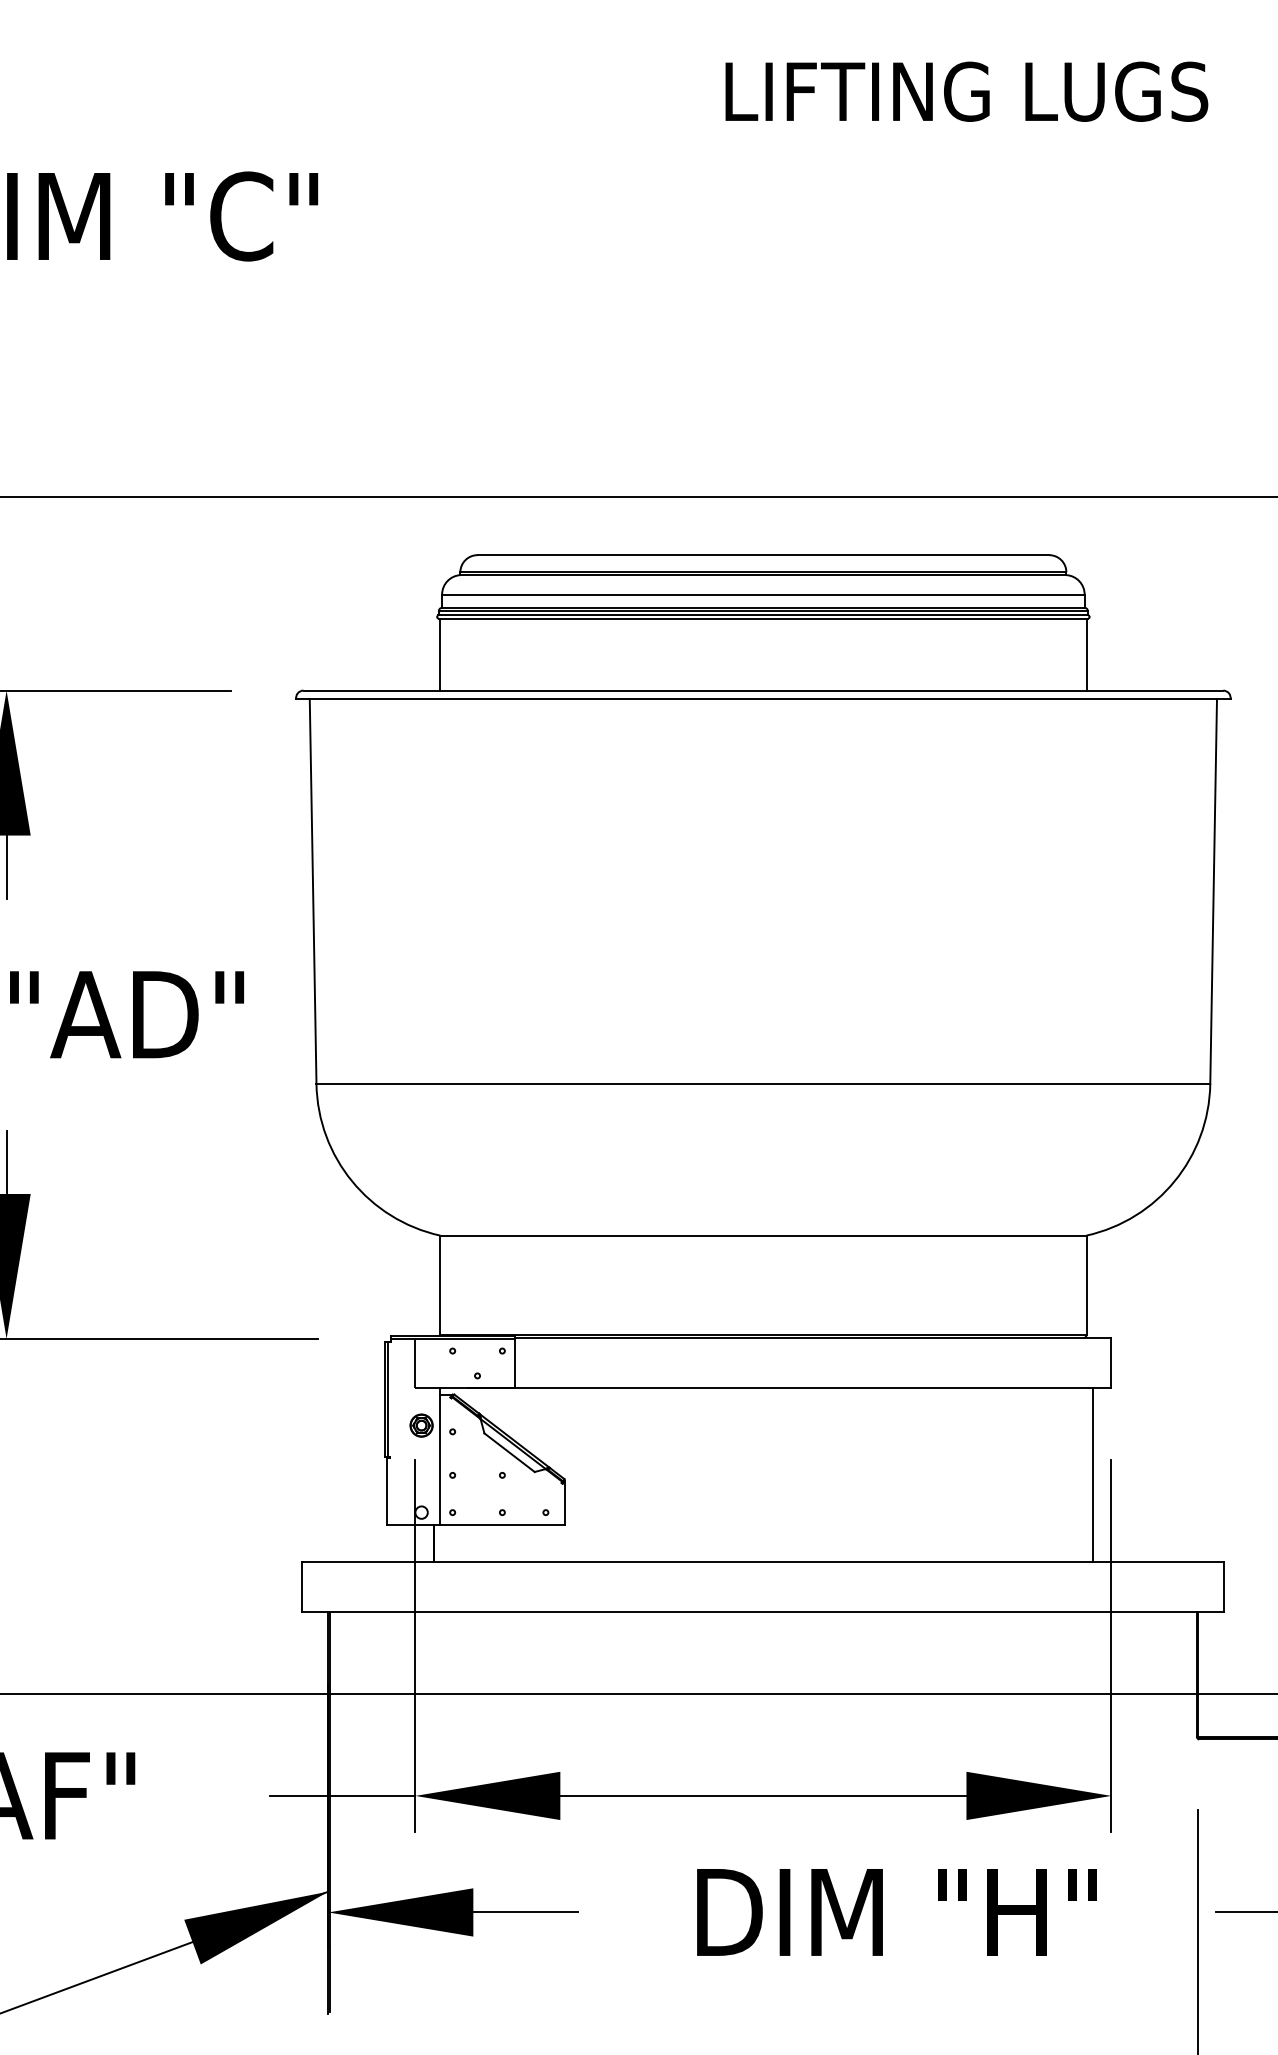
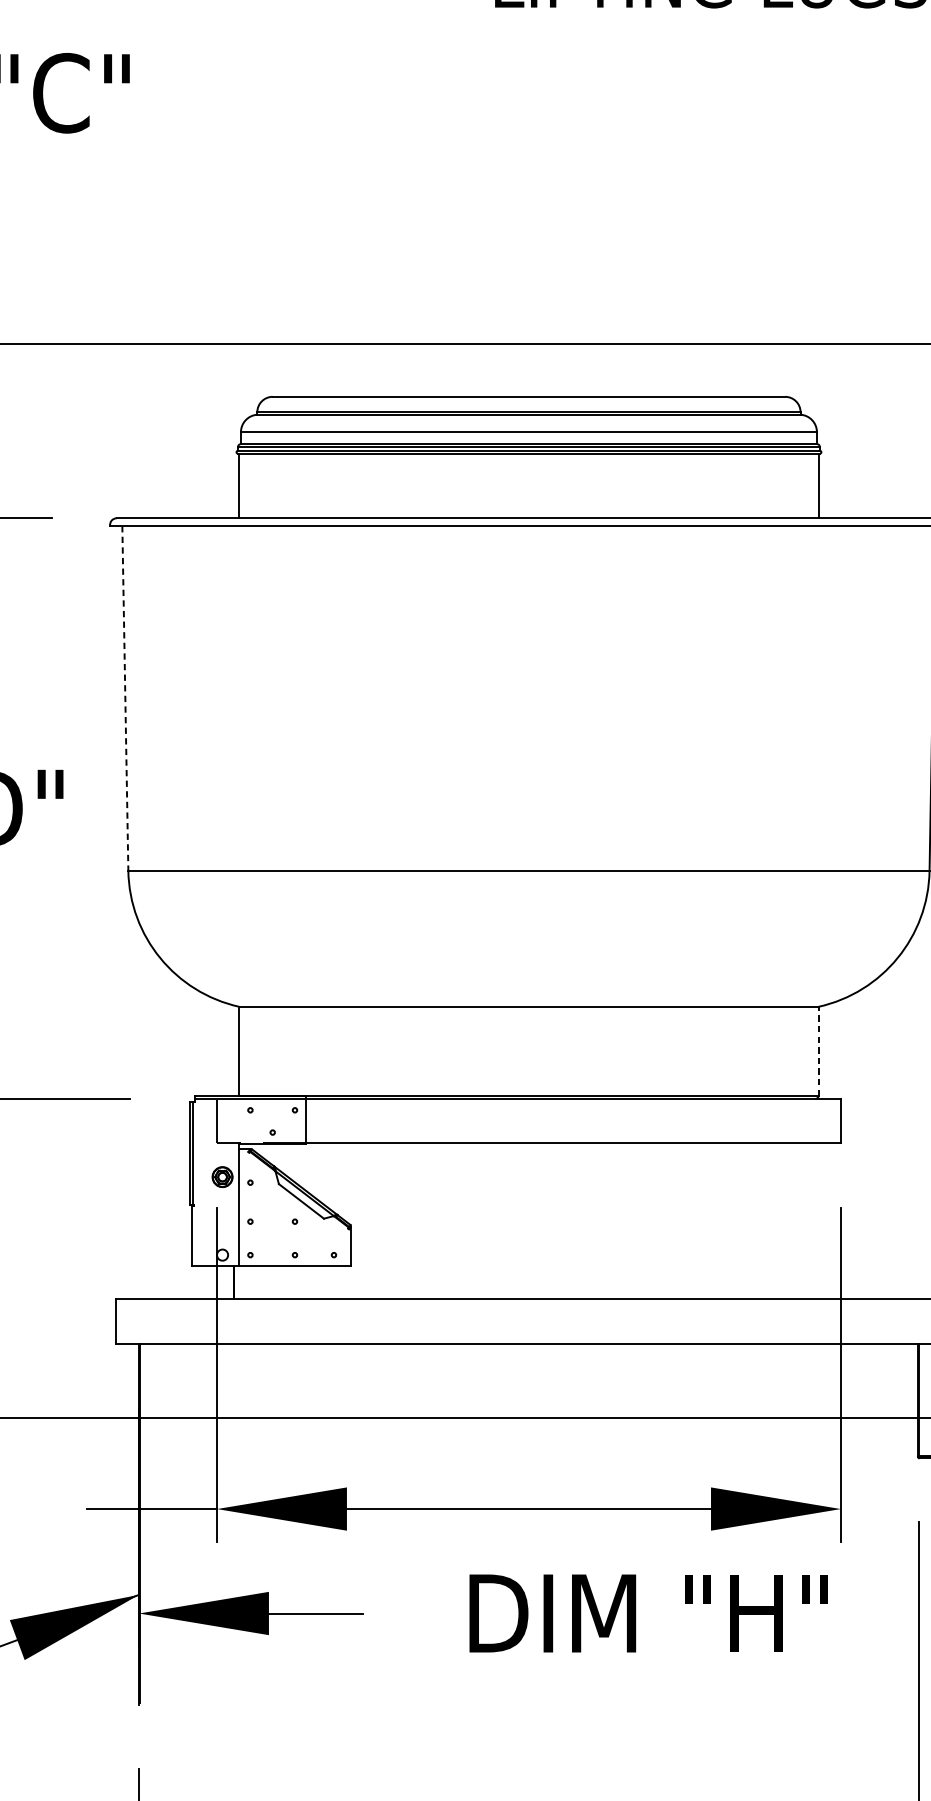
line: (313, 892) -> (125, 699), solid -> dashed
line: (1086, 1285) -> (818, 1051), solid -> dashed
line: (1092, 1474) -> (823, 1220), removed

